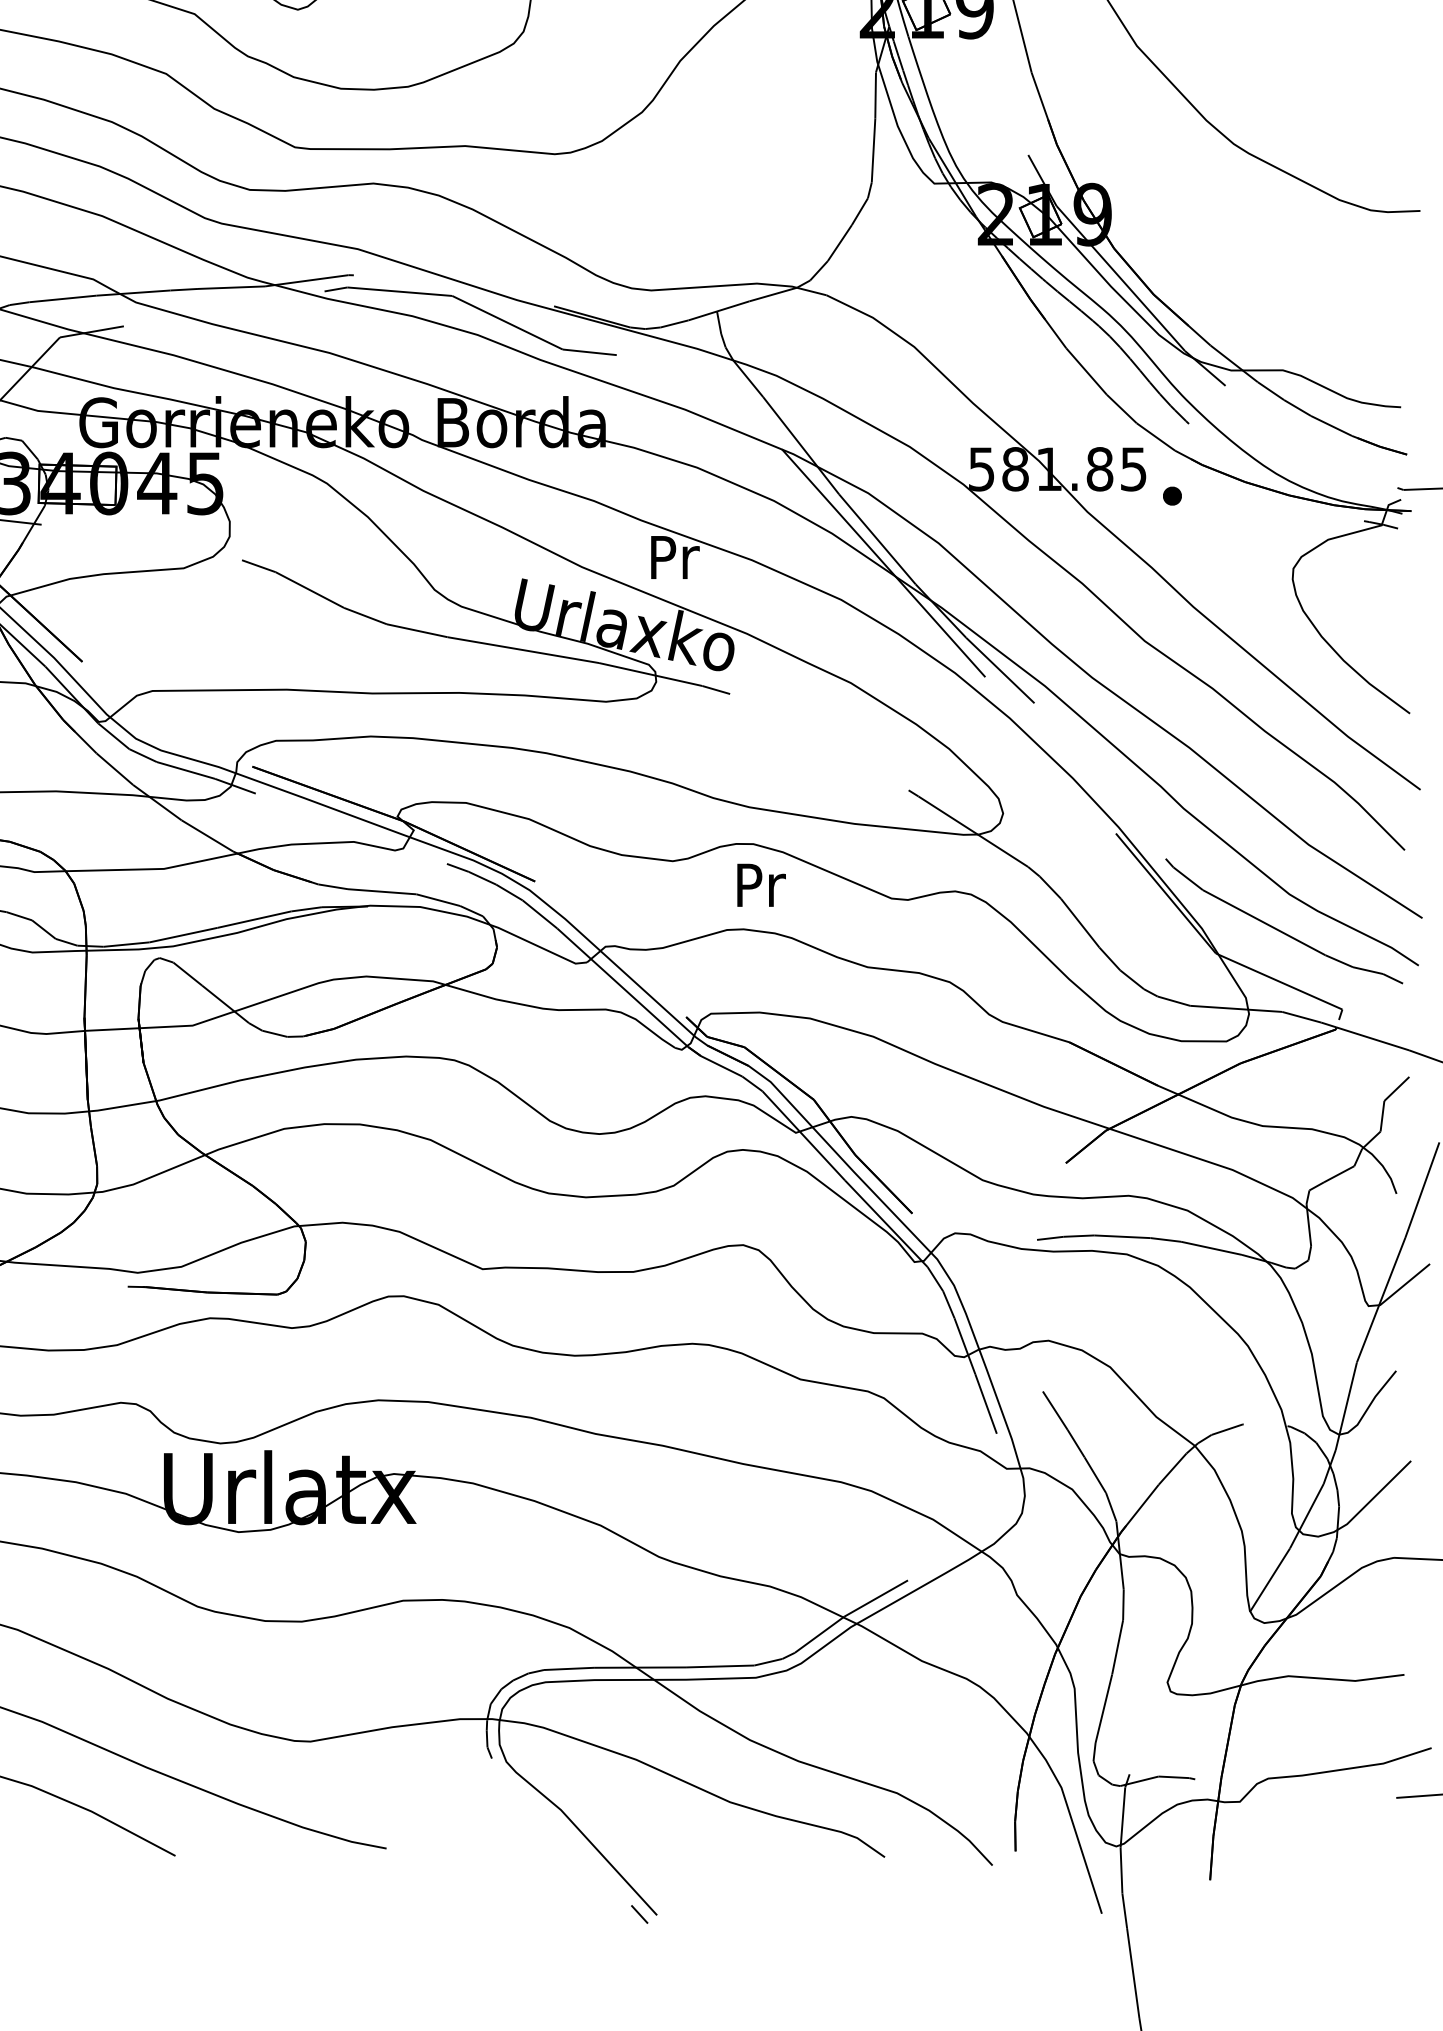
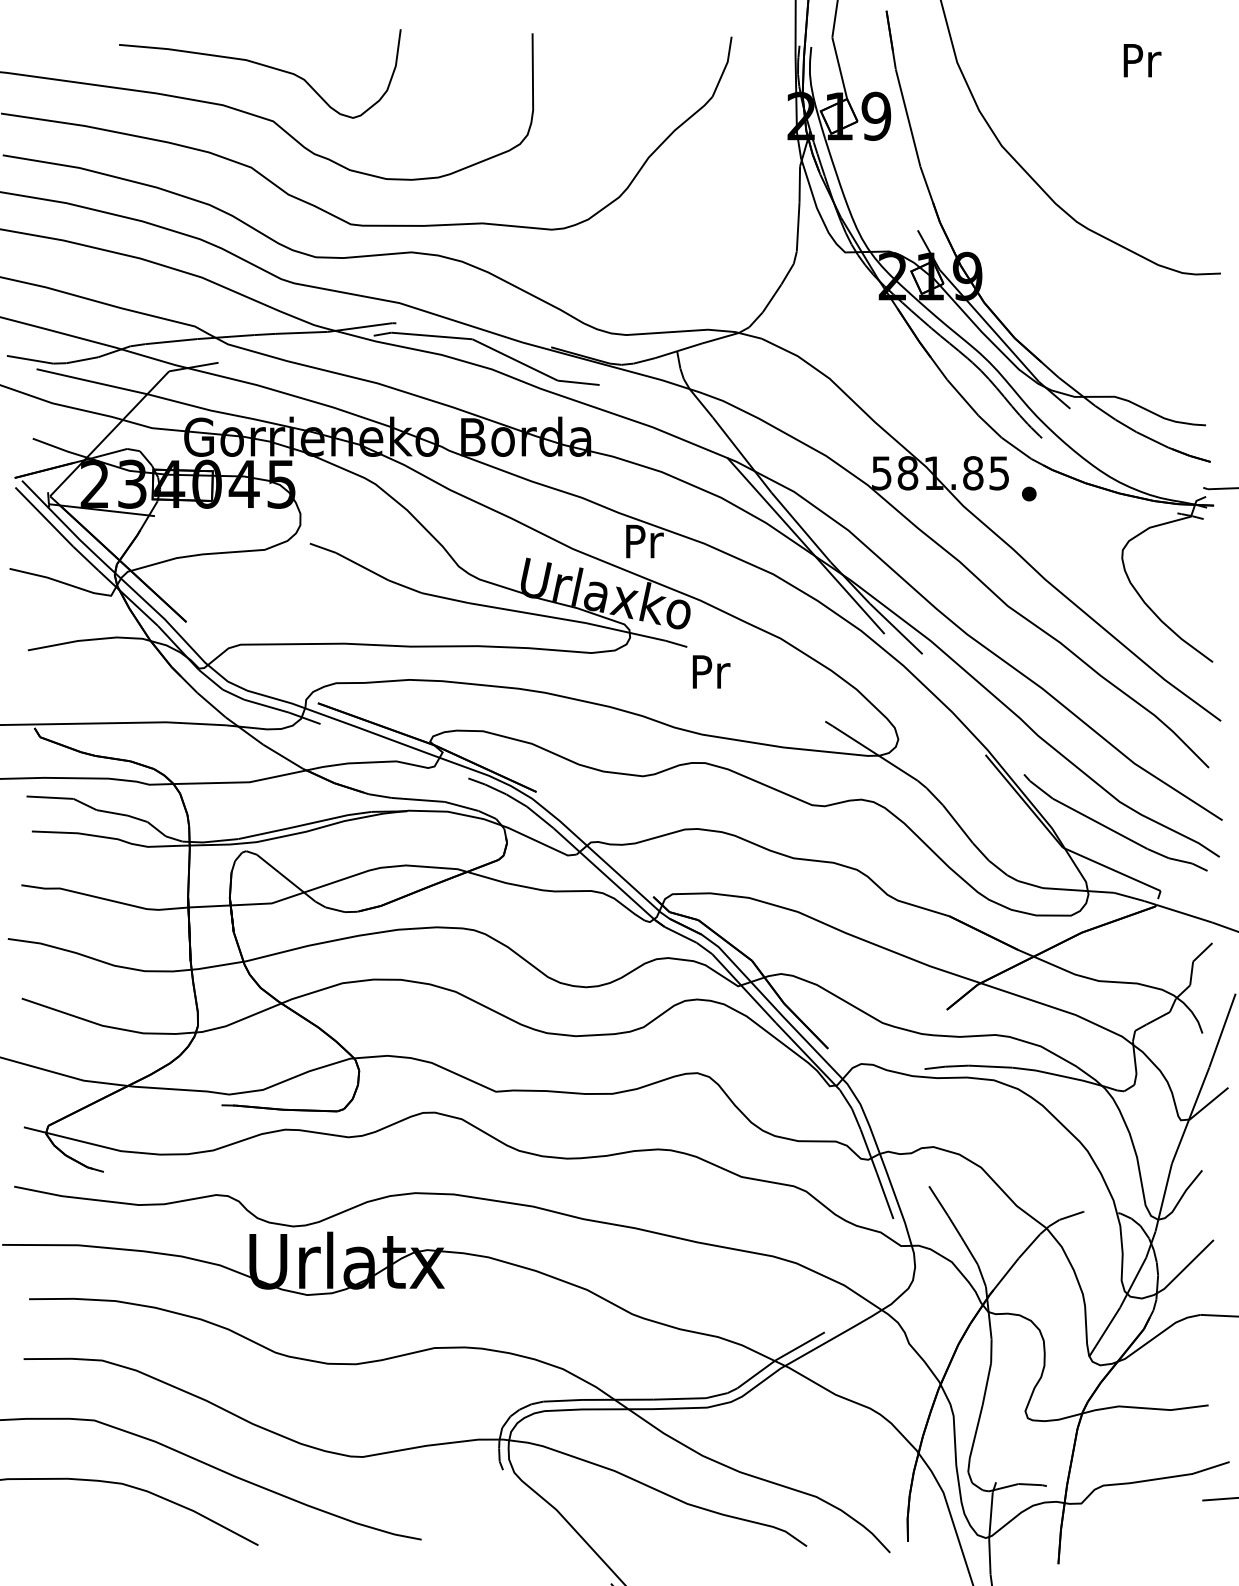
text: (761, 884) -> (711, 671), moved

